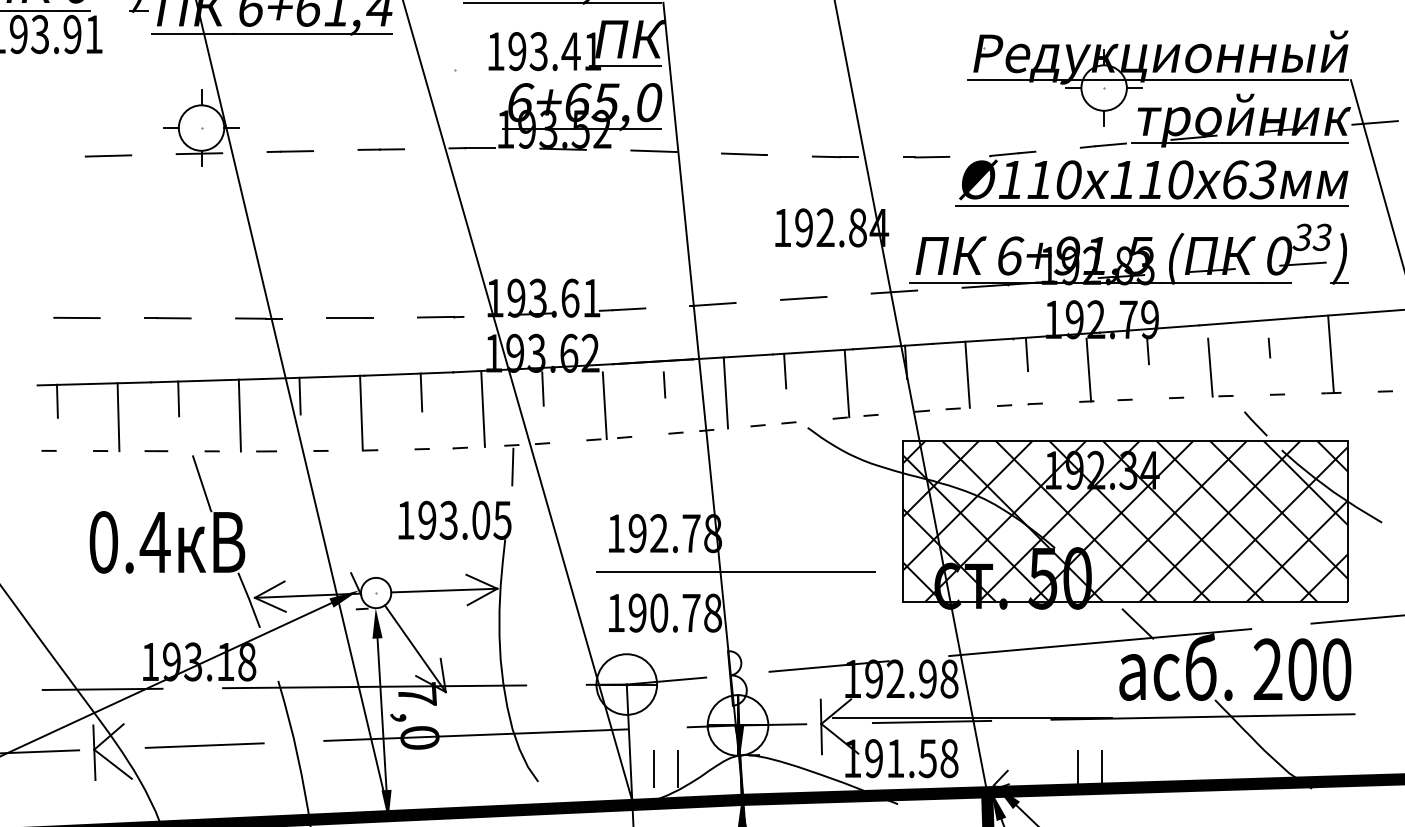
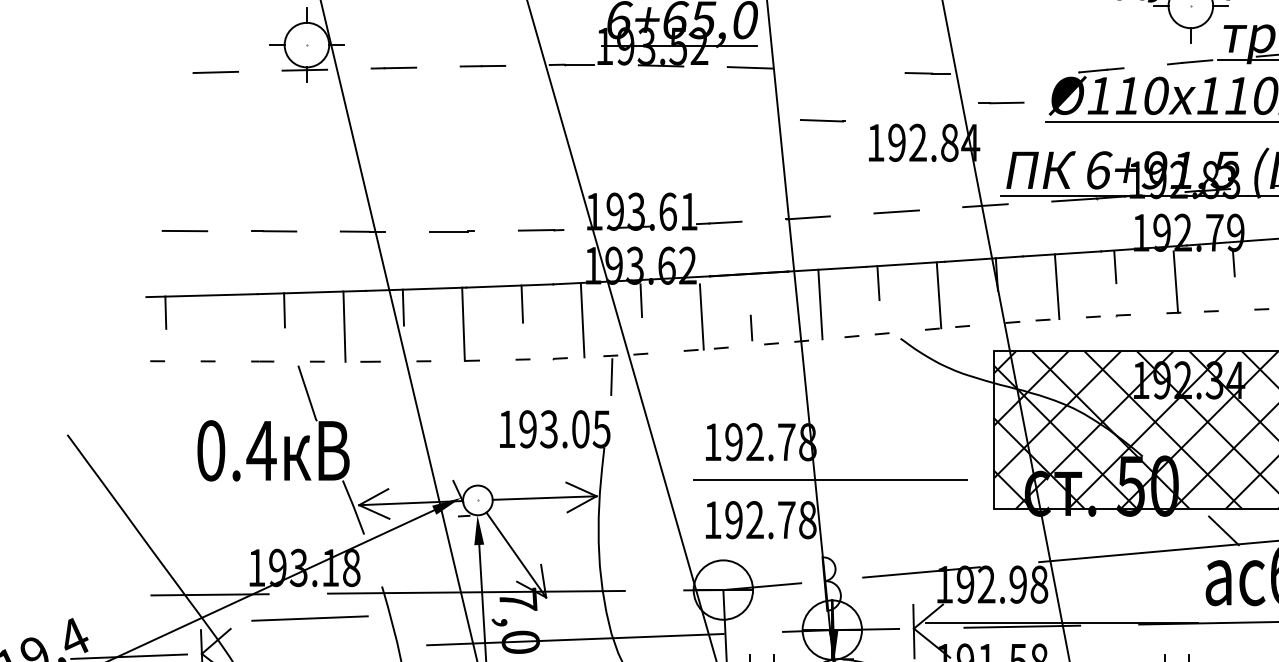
line: (744, 153) -> (822, 119), moved
line: (926, 157) -> (1001, 103), moved
line: (664, 384) -> (751, 327), moved
line: (118, 417) -> (225, 328), removed
text: (659, 612) -> (755, 519), 190.78 -> 192.78
line: (204, 745) -> (309, 618), moved

